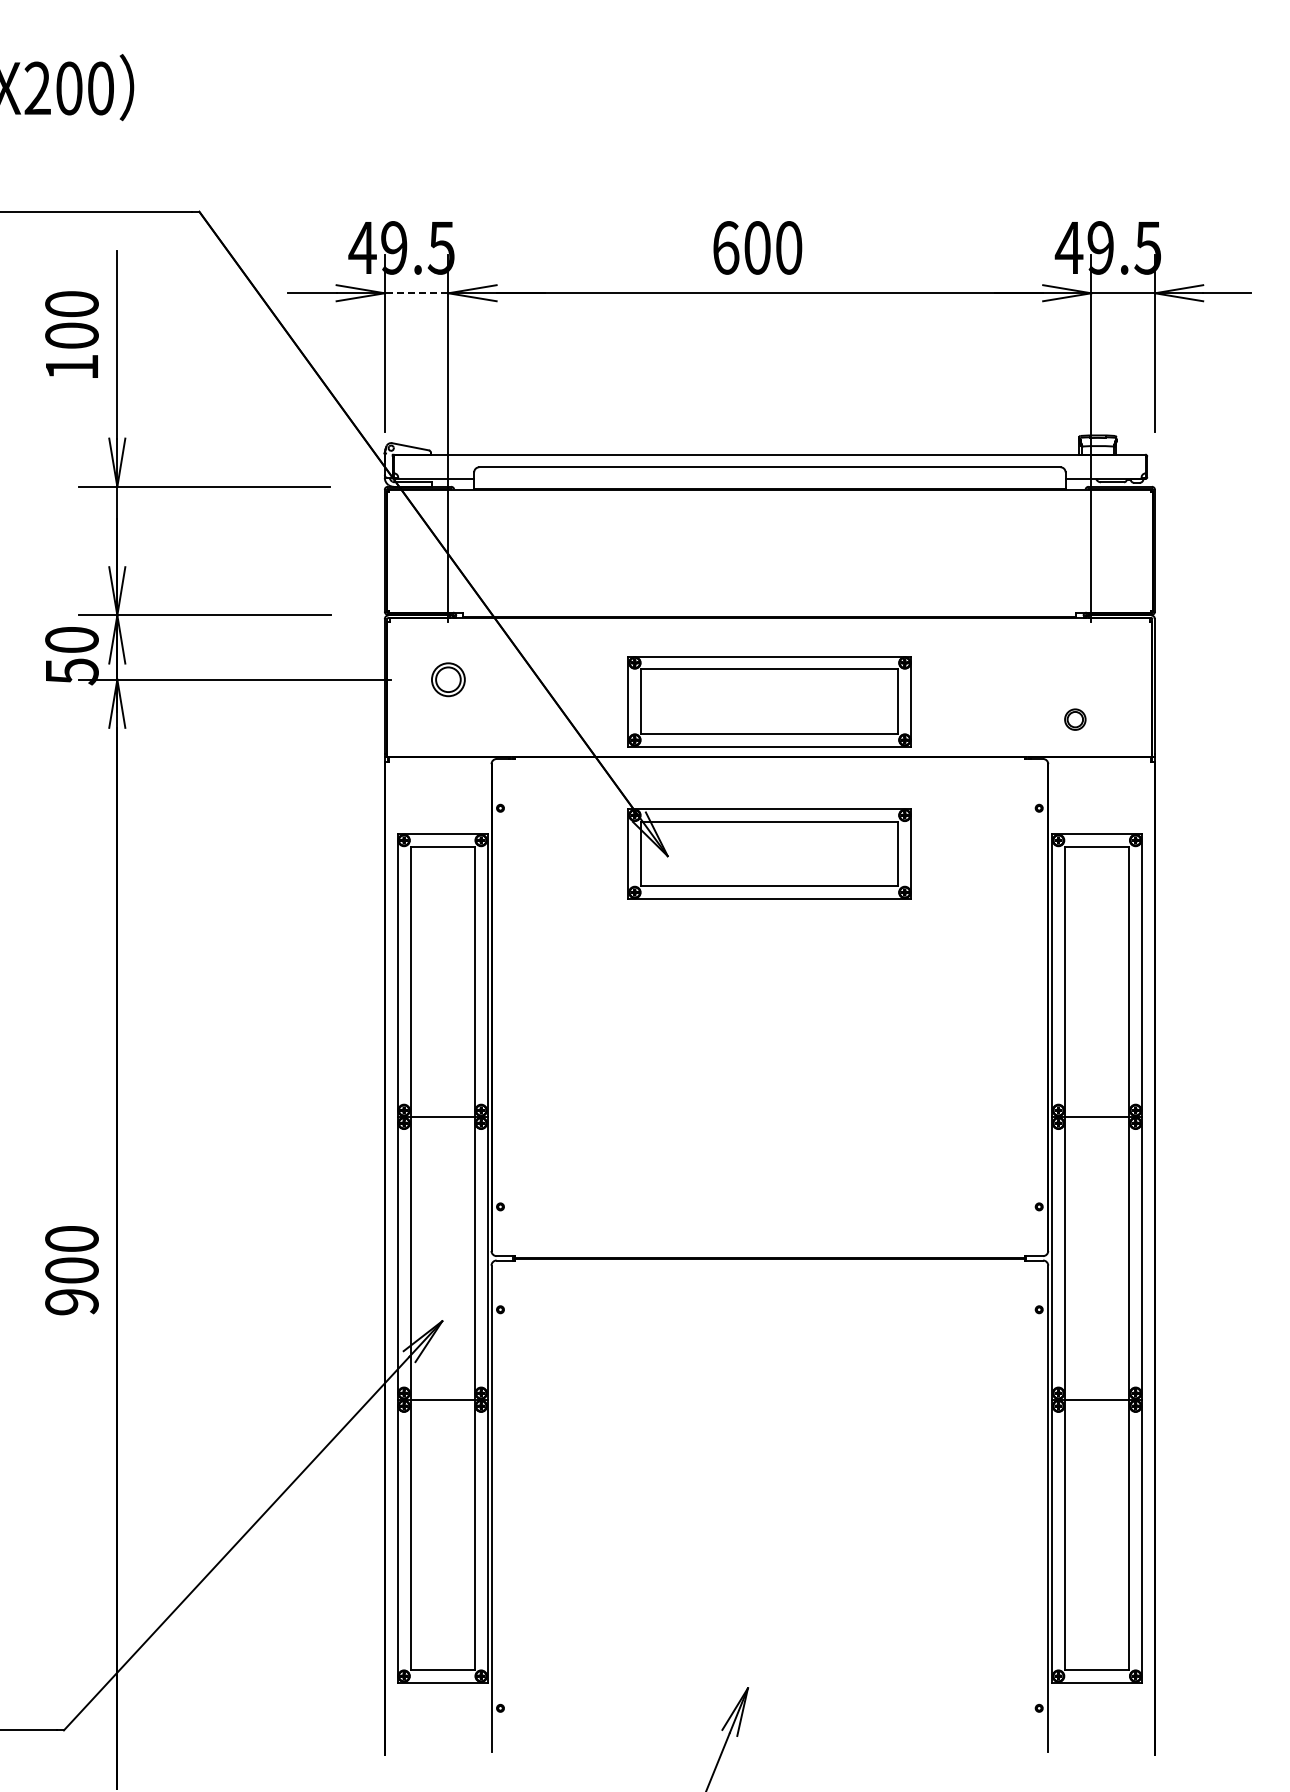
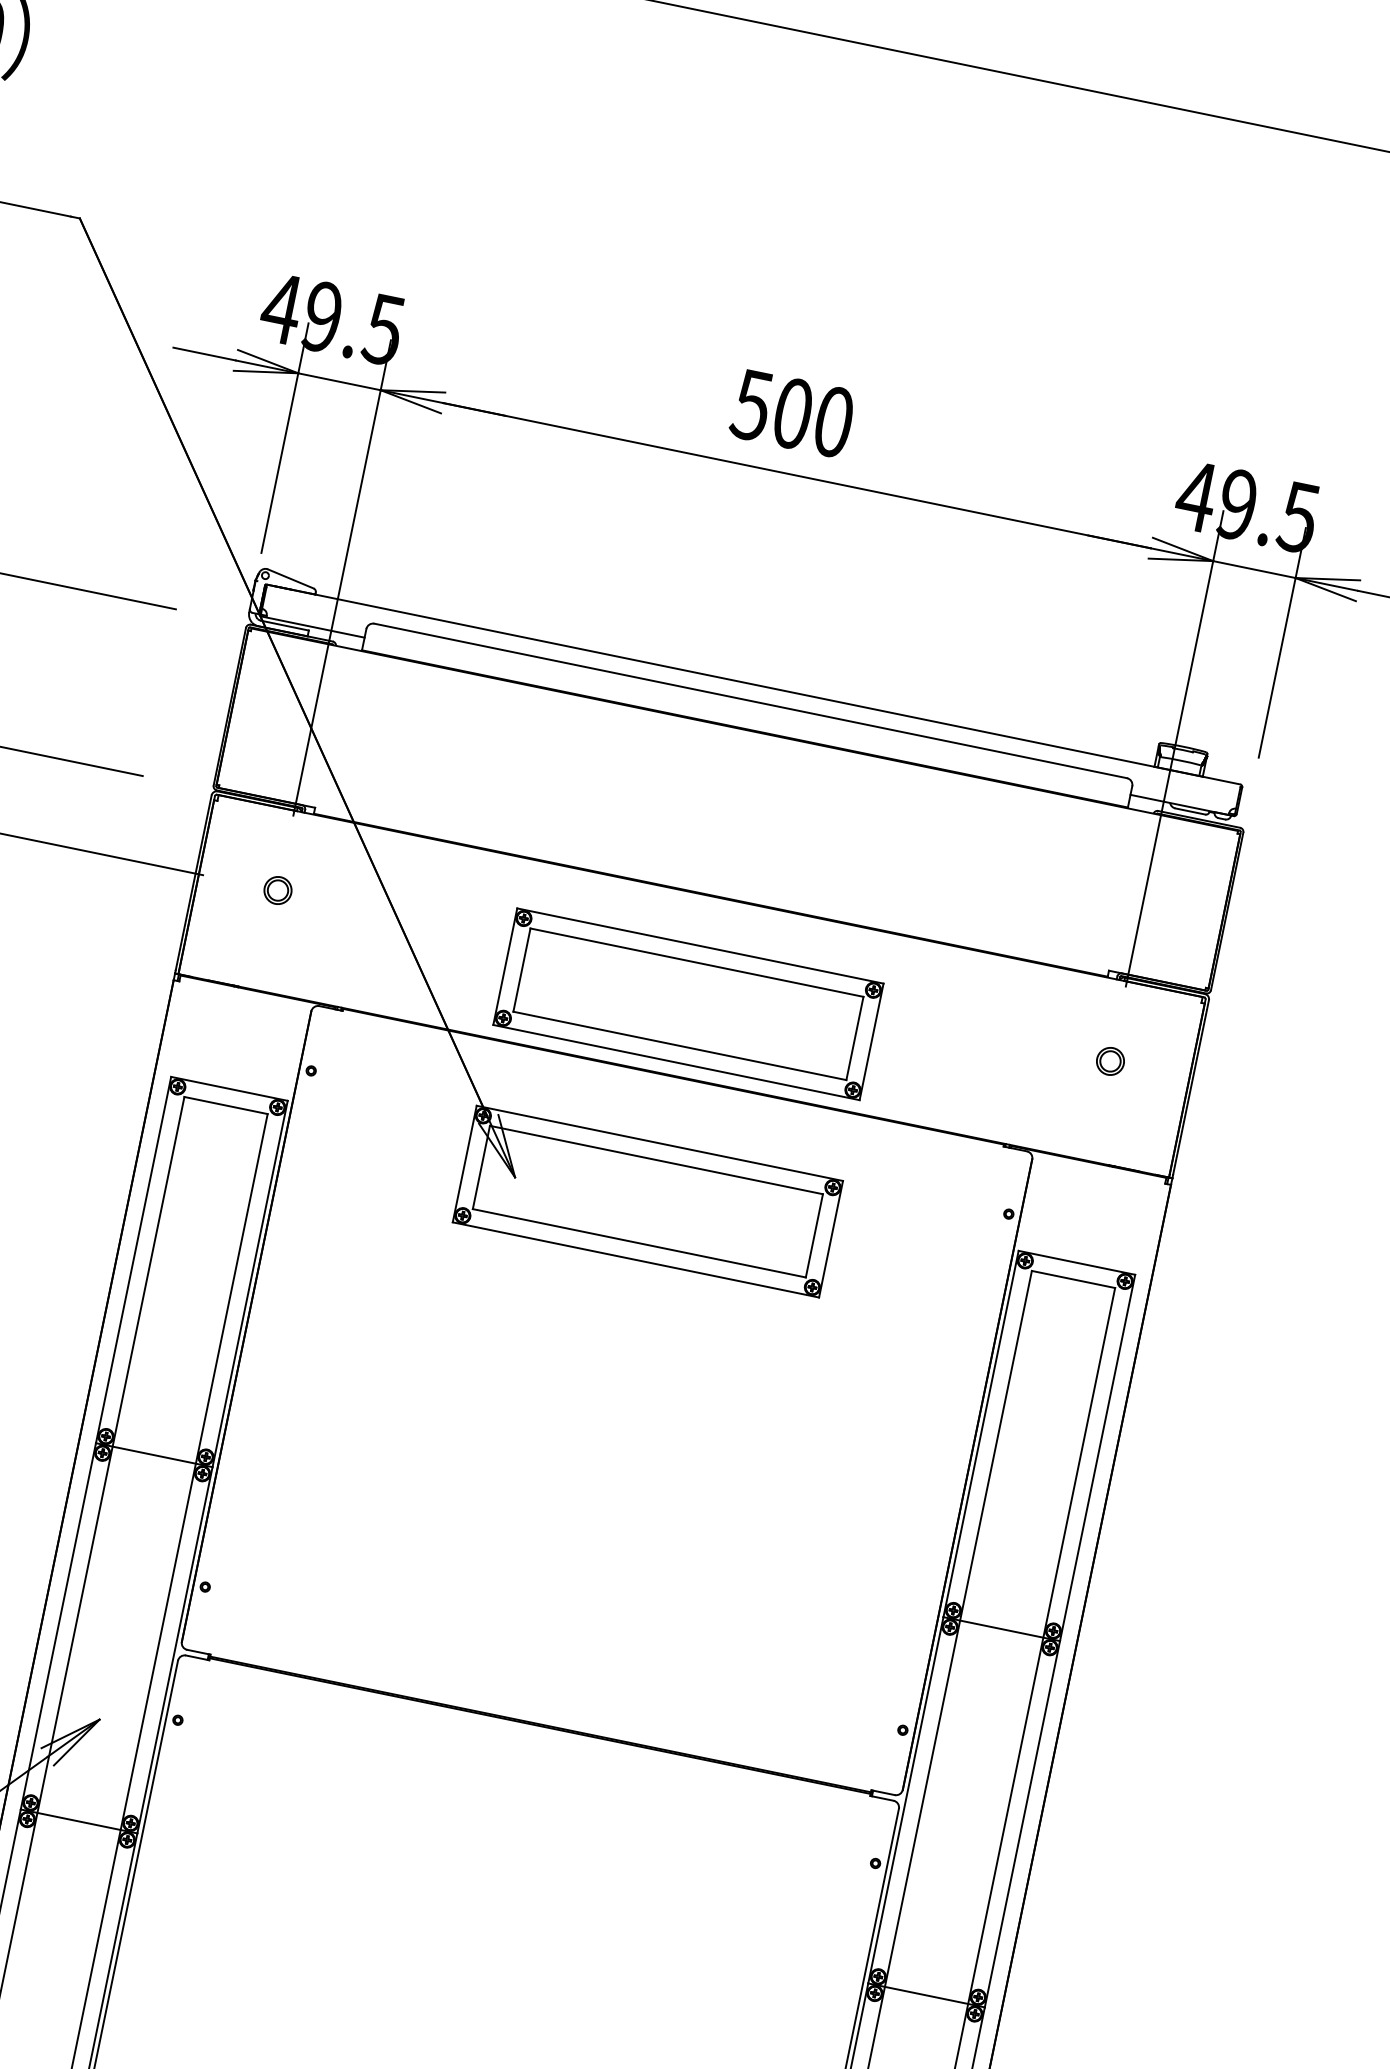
text: (725, 247) -> (751, 404), 600 -> 500
line: (416, 293) -> (339, 382), dashed -> solid
part: (448, 679) -> (278, 890), size x0.62
part: (1075, 719) -> (1110, 1061), moved

